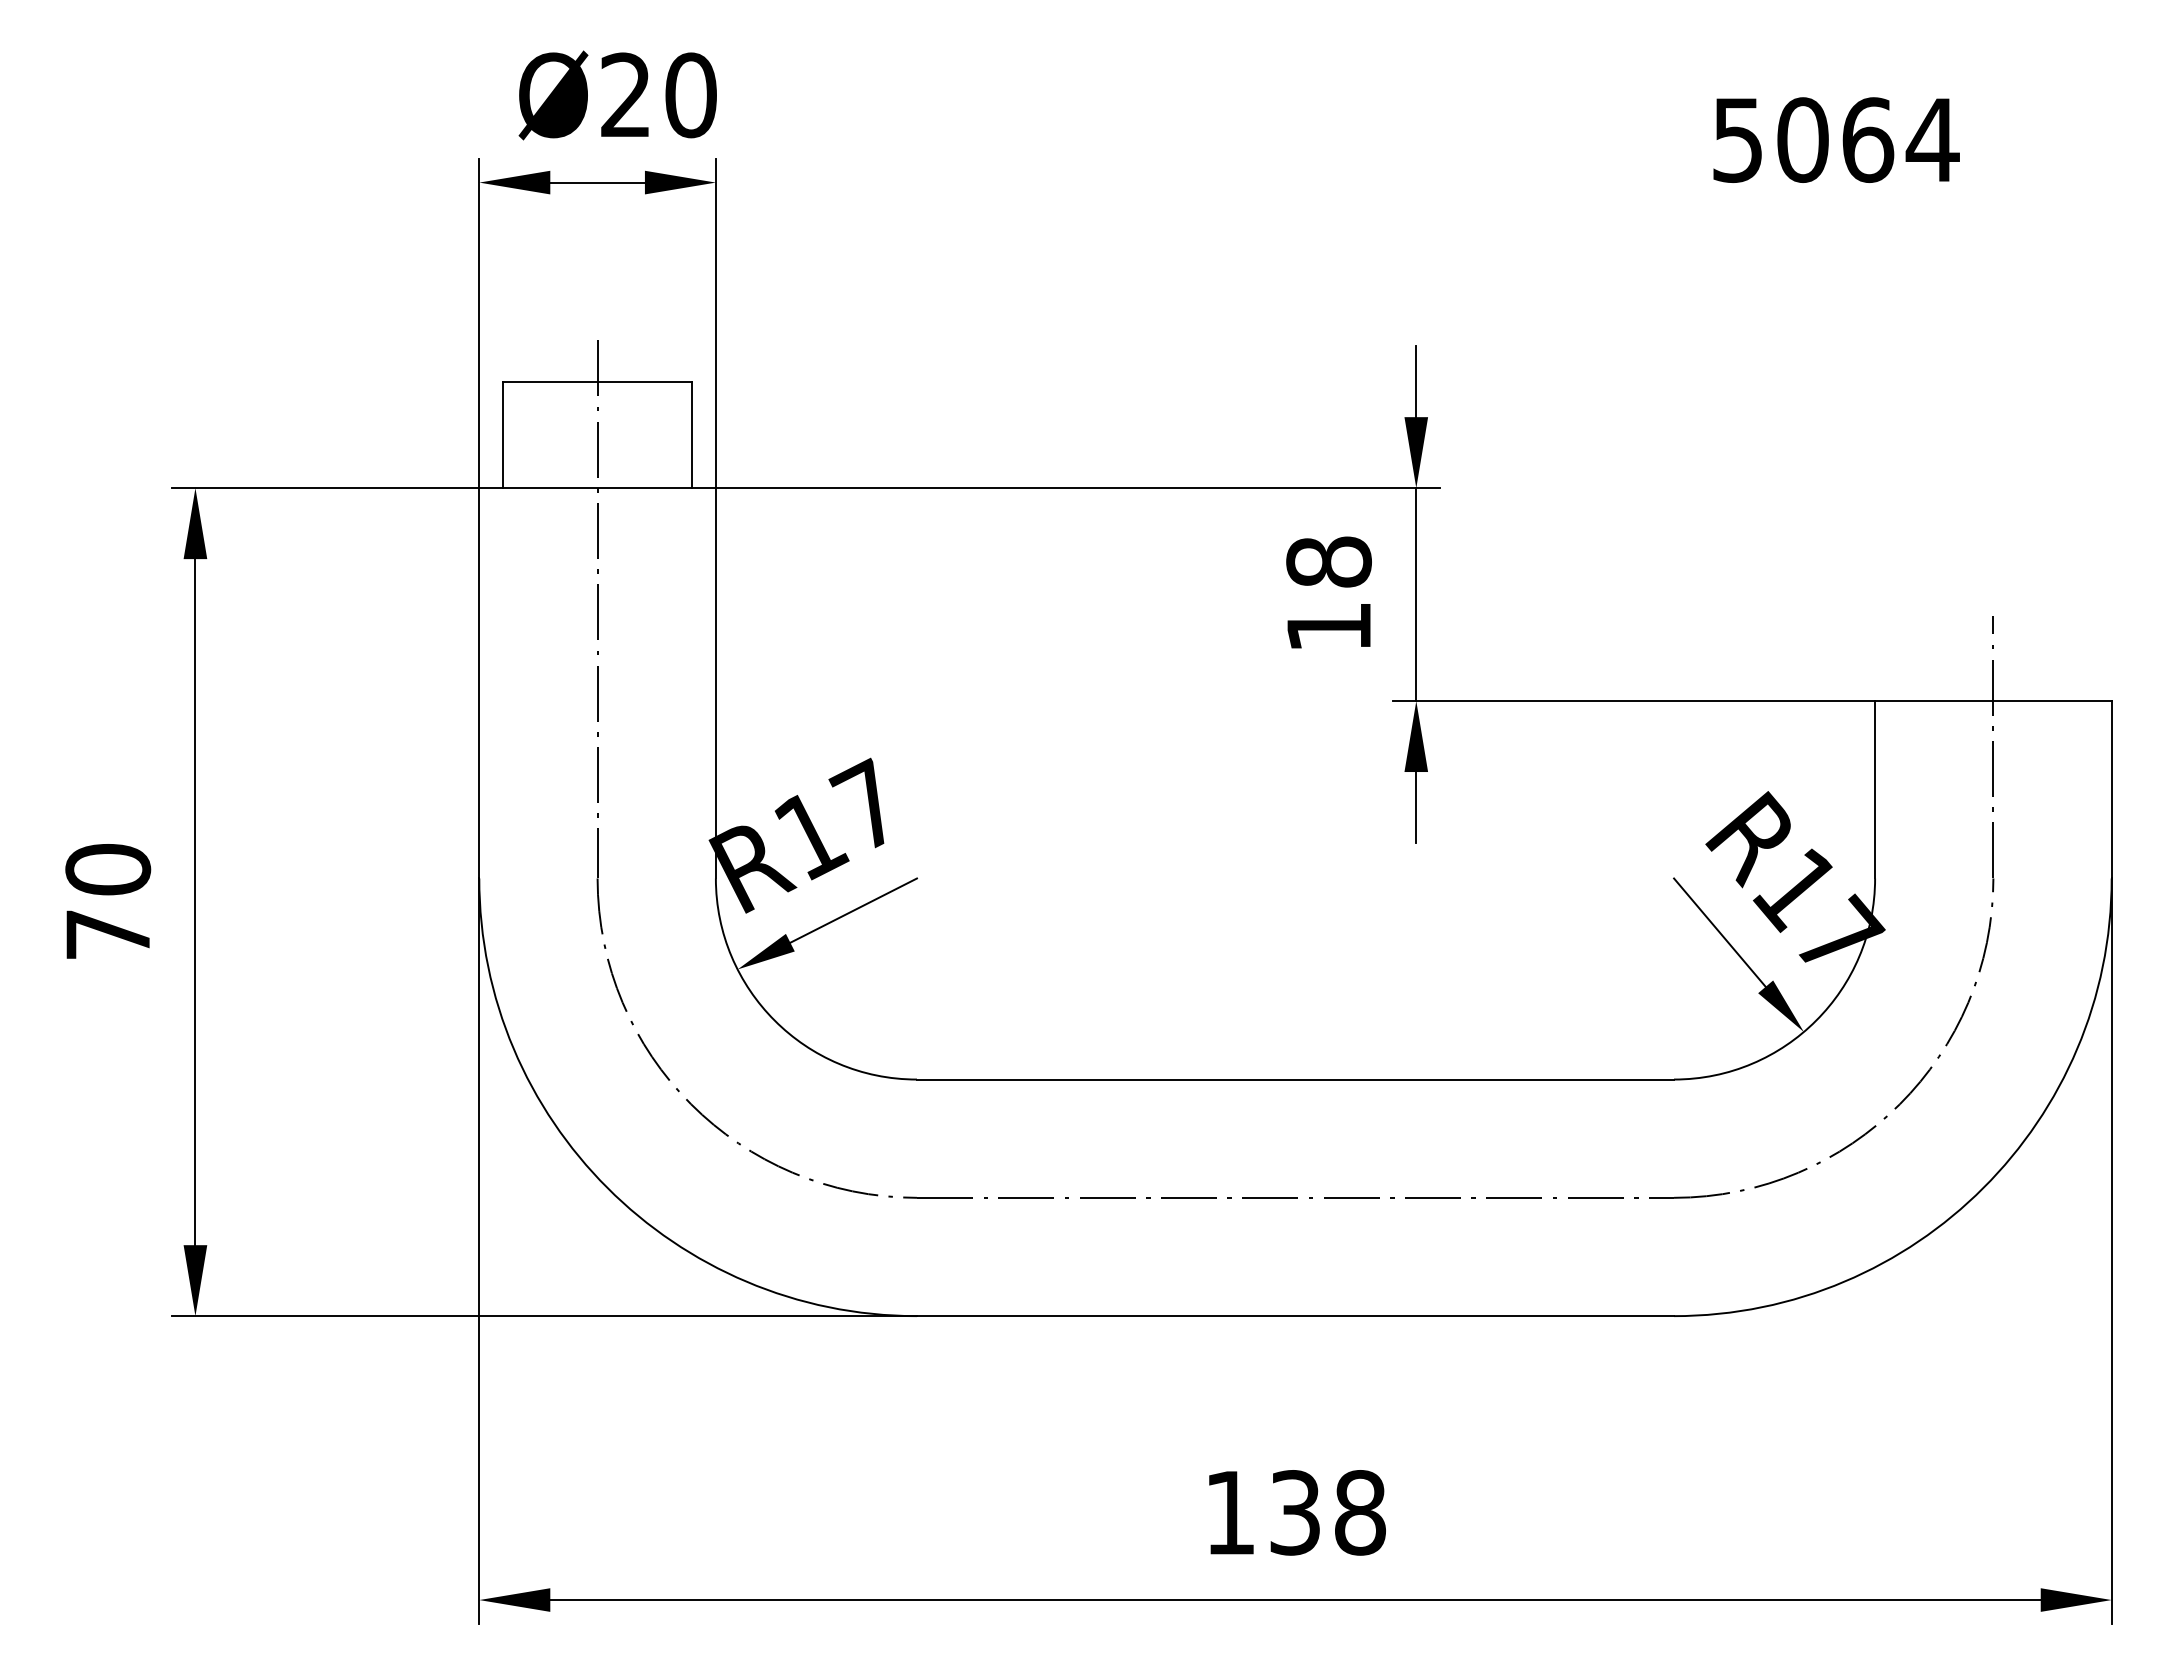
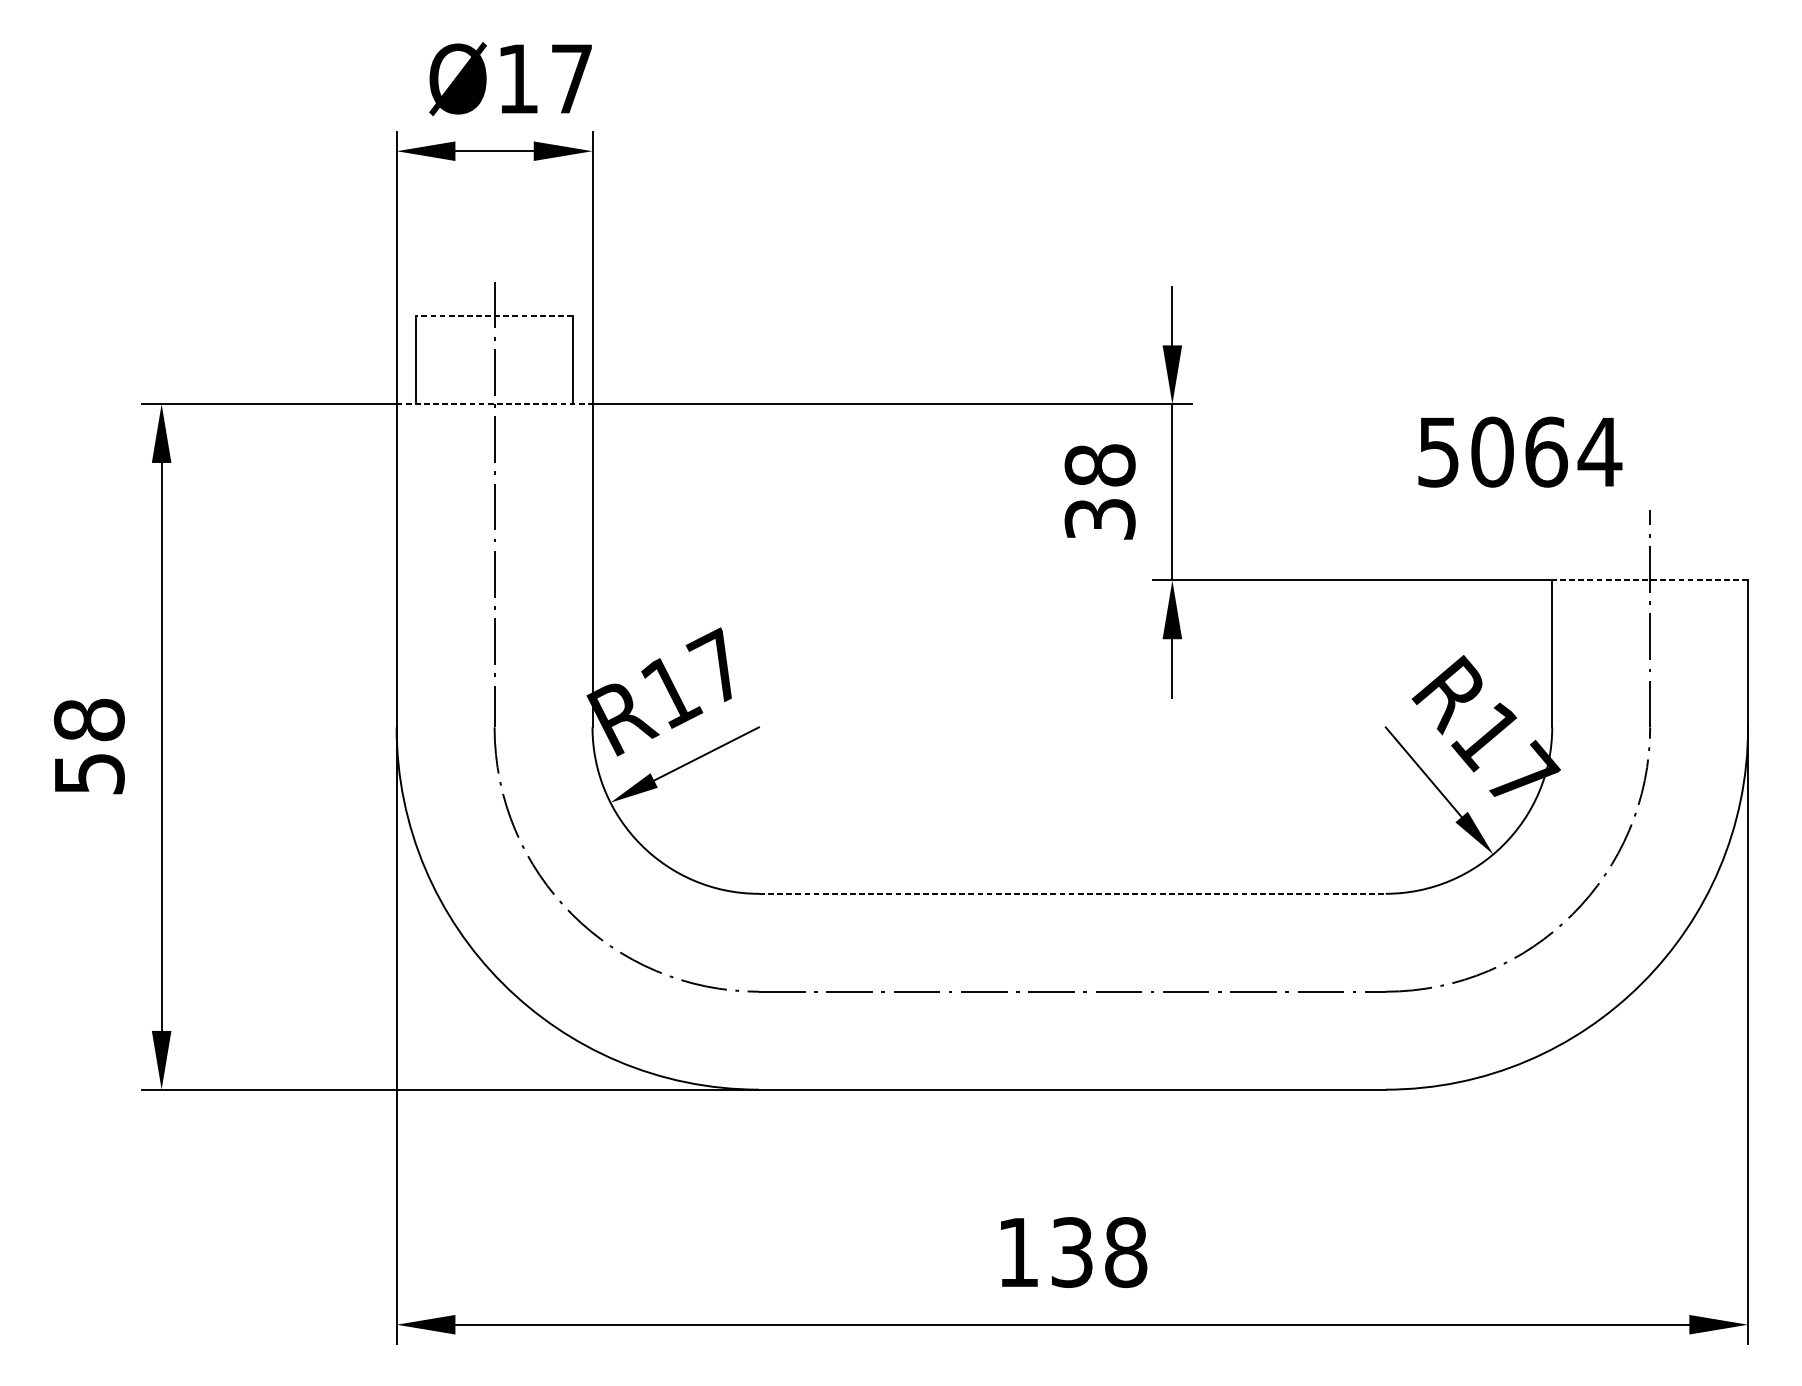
text: (658, 95) -> (545, 79), Ø20 -> Ø17
text: (1836, 139) -> (1520, 451), moved
line: (597, 381) -> (494, 315), solid -> dashed
line: (598, 488) -> (495, 404), solid -> dashed
text: (1328, 626) -> (1099, 518), 18 -> 38
line: (1992, 701) -> (1649, 580), solid -> dashed
text: (108, 901) -> (89, 746), 70 -> 58
line: (1295, 1079) -> (1072, 893), solid -> dashed

